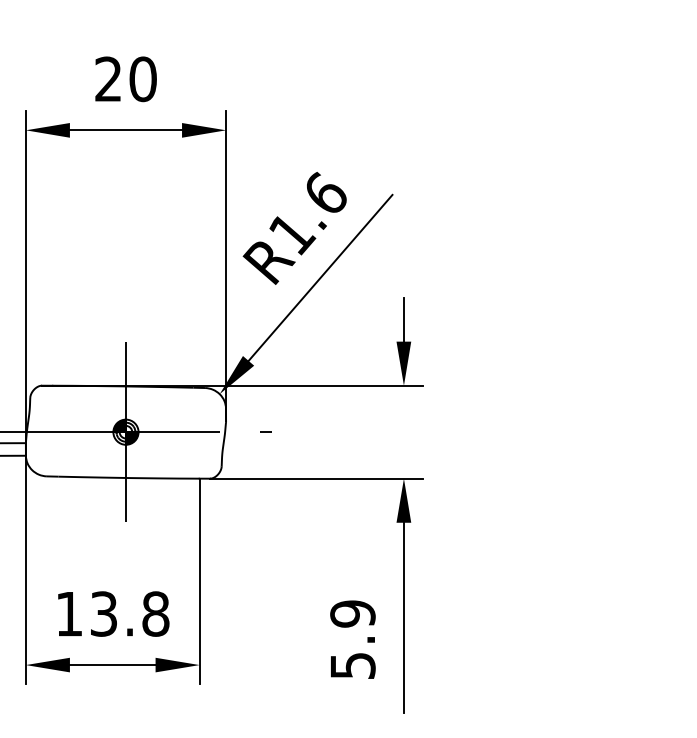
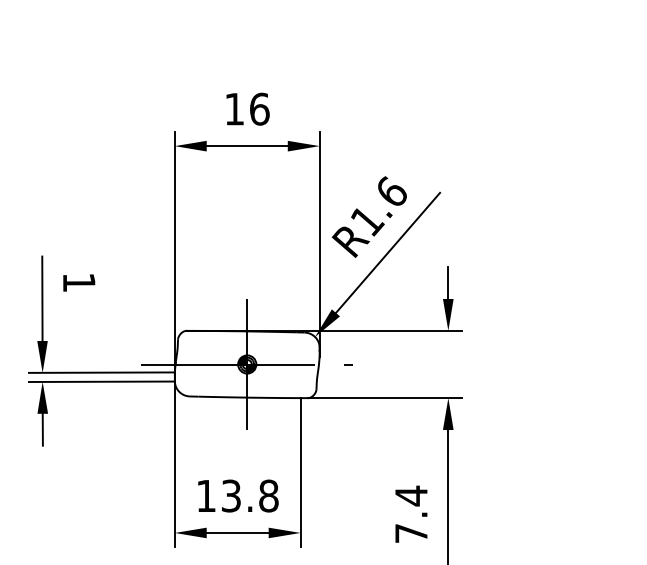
text: (126, 78) -> (247, 108), 20 -> 16
text: (353, 638) -> (411, 513), 5.9 -> 7.4

